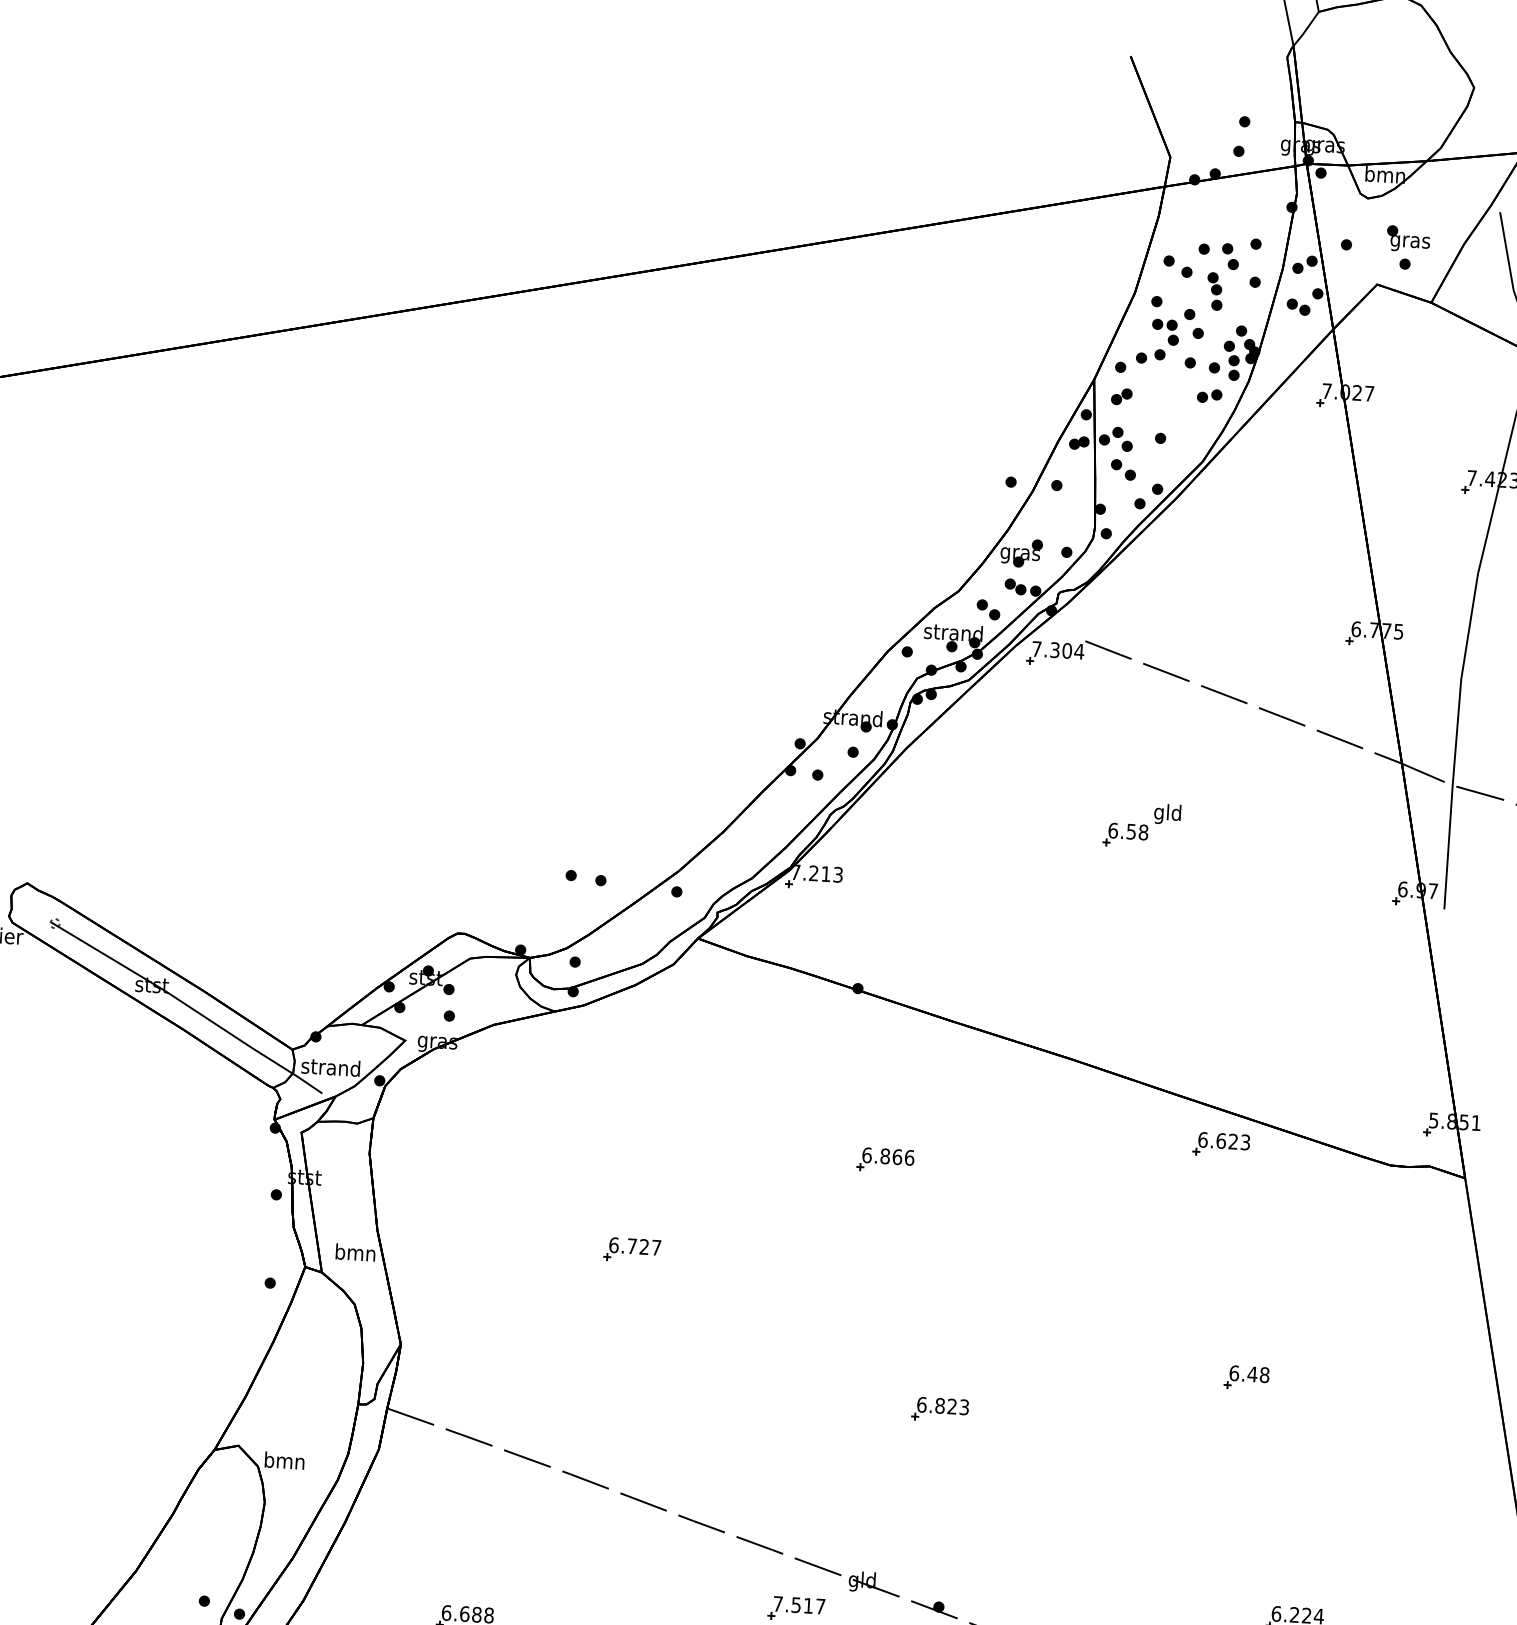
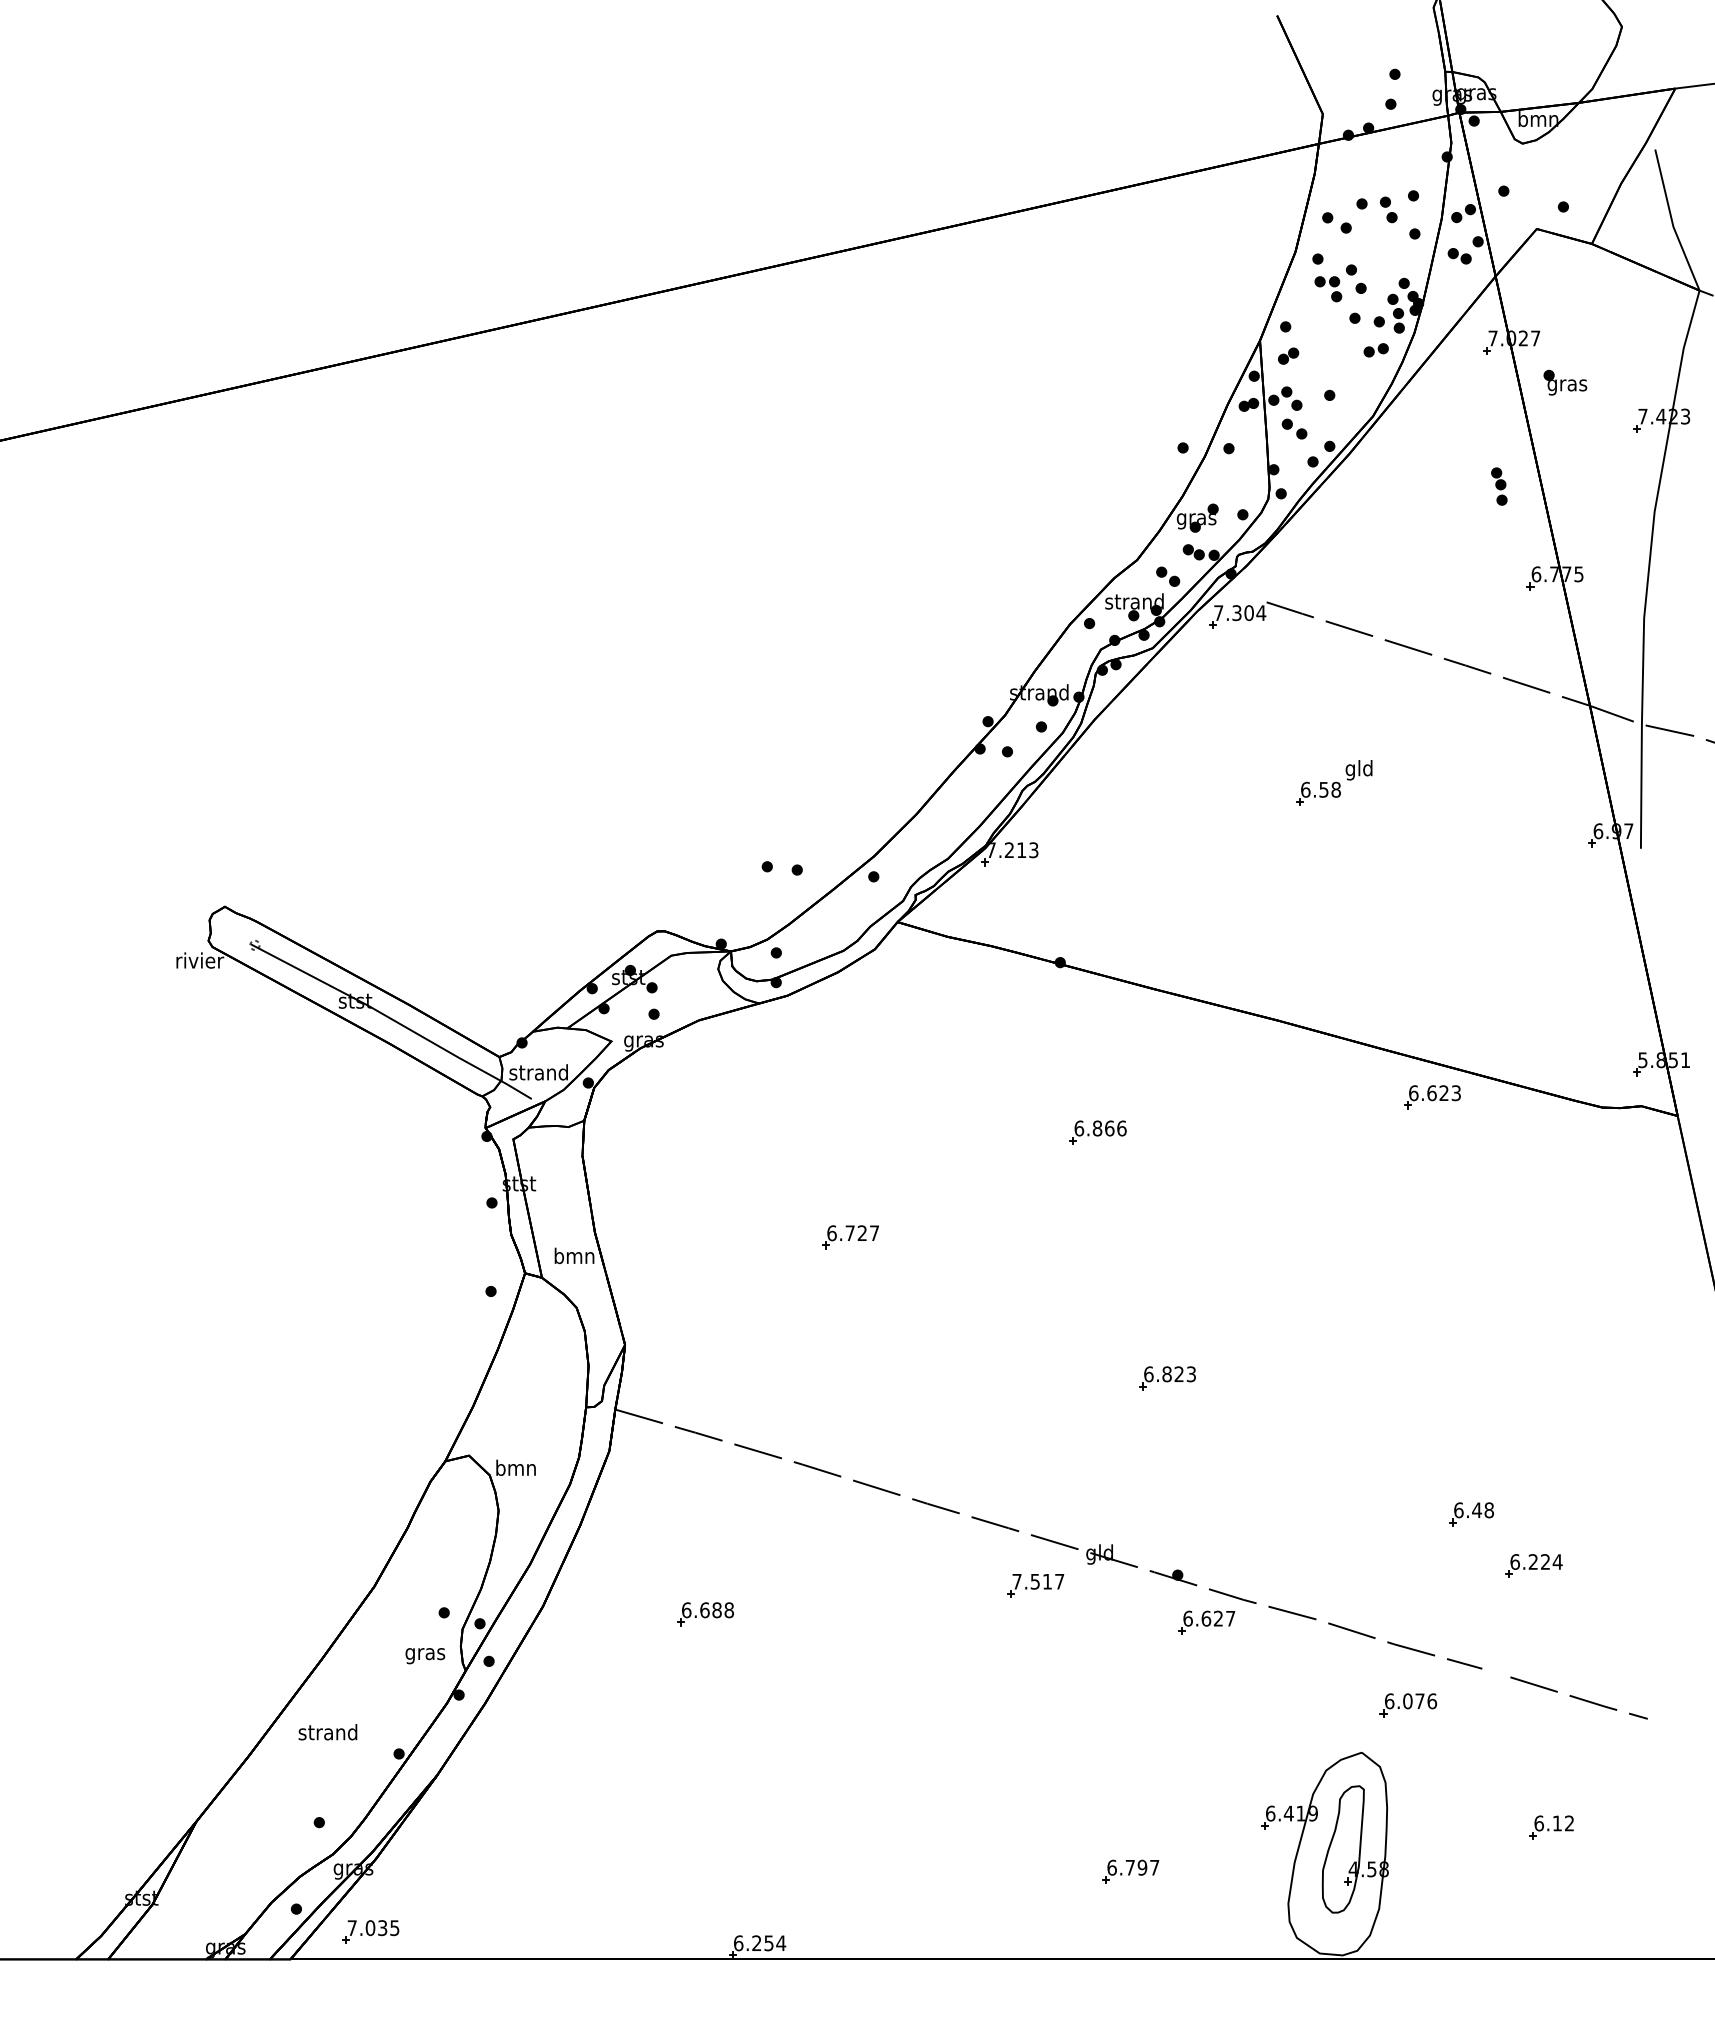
part: (1408, 238) -> (1565, 382), moved
part: (1215, 291) -> (1499, 486), moved
part: (1150, 355) -> (1314, 313), removed
part: (1246, 1378) -> (1471, 1514), moved

